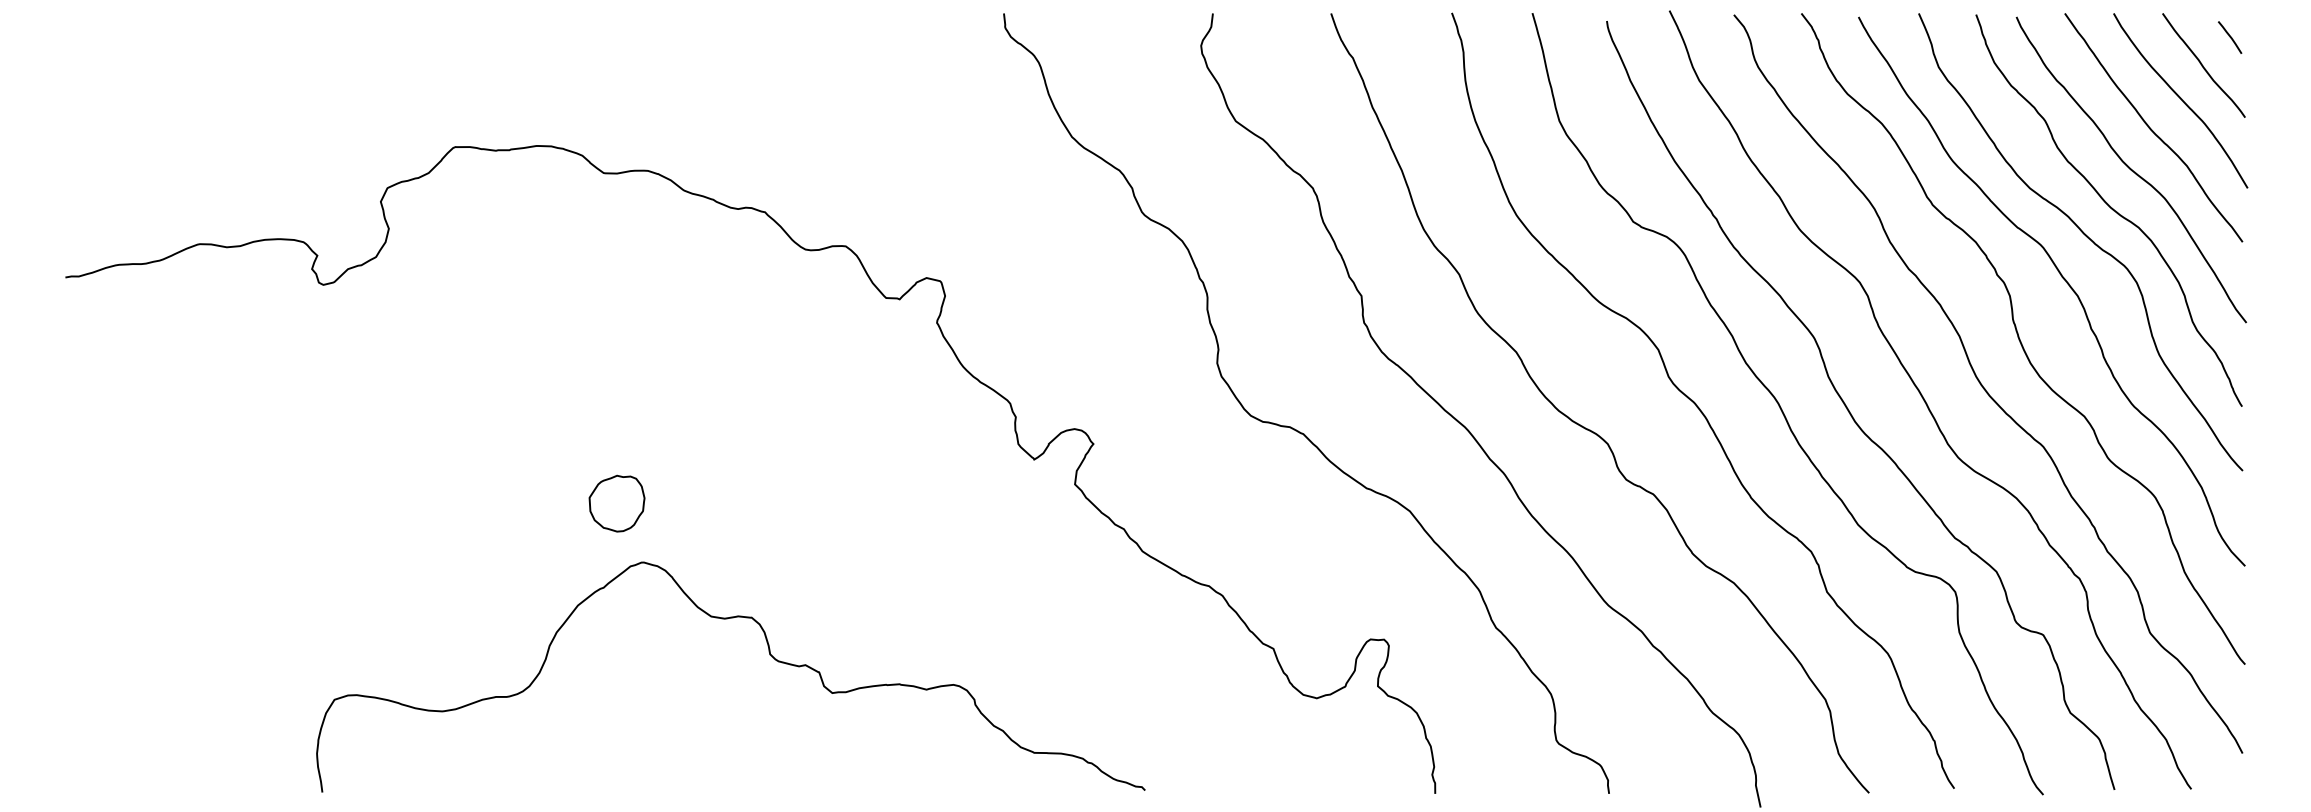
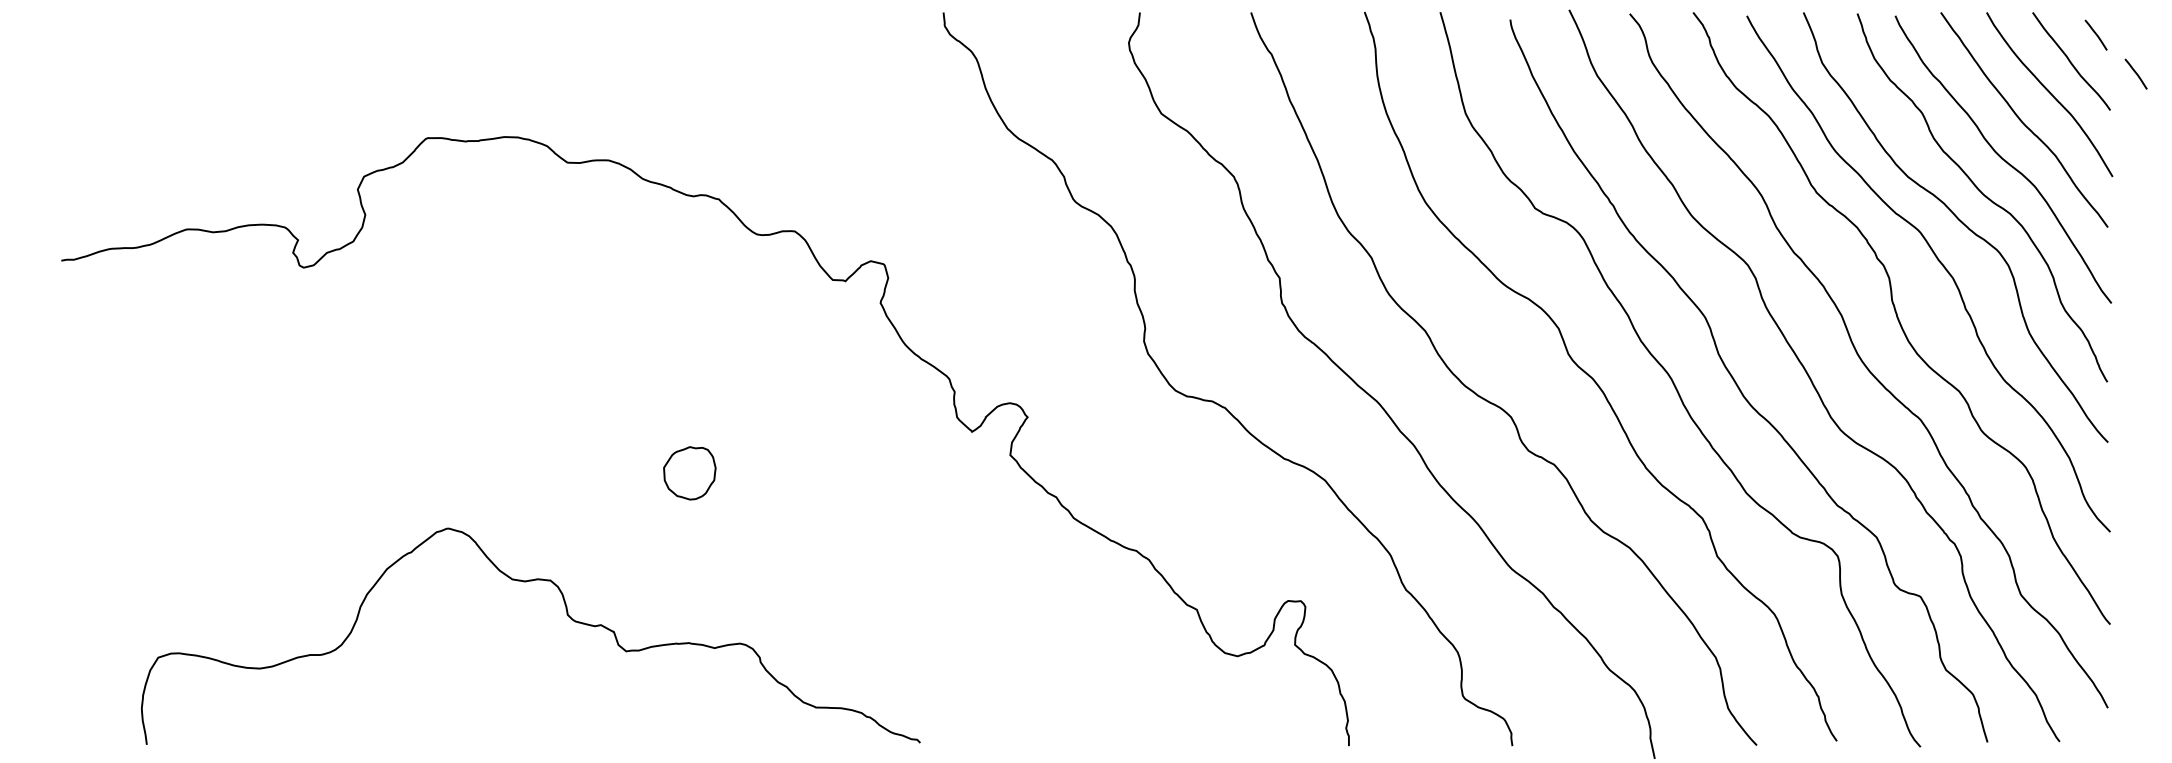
line: (2271, 78) -> (2135, 73), added
part: (616, 503) -> (689, 473), moved
curve: (768, 653) -> (566, 614), moved

